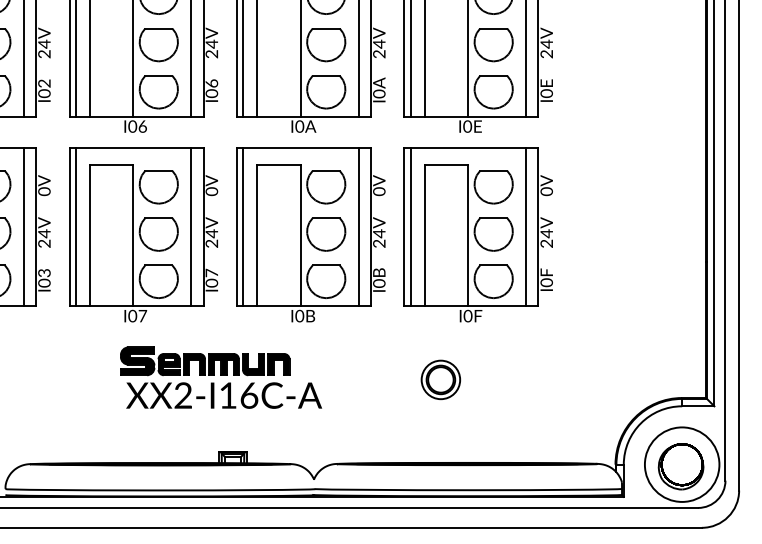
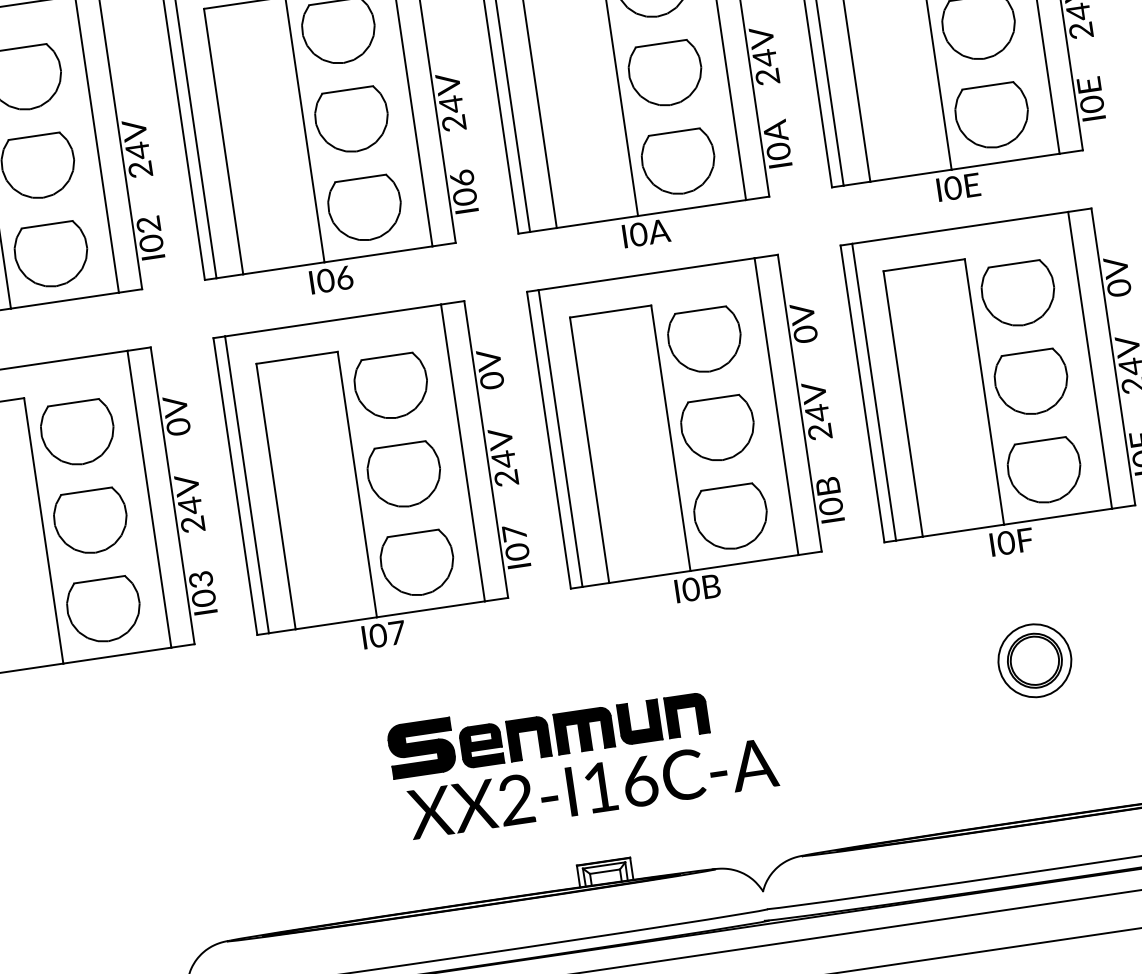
part: (220, 377) -> (581, 755), moved
part: (440, 379) -> (1033, 660), moved

